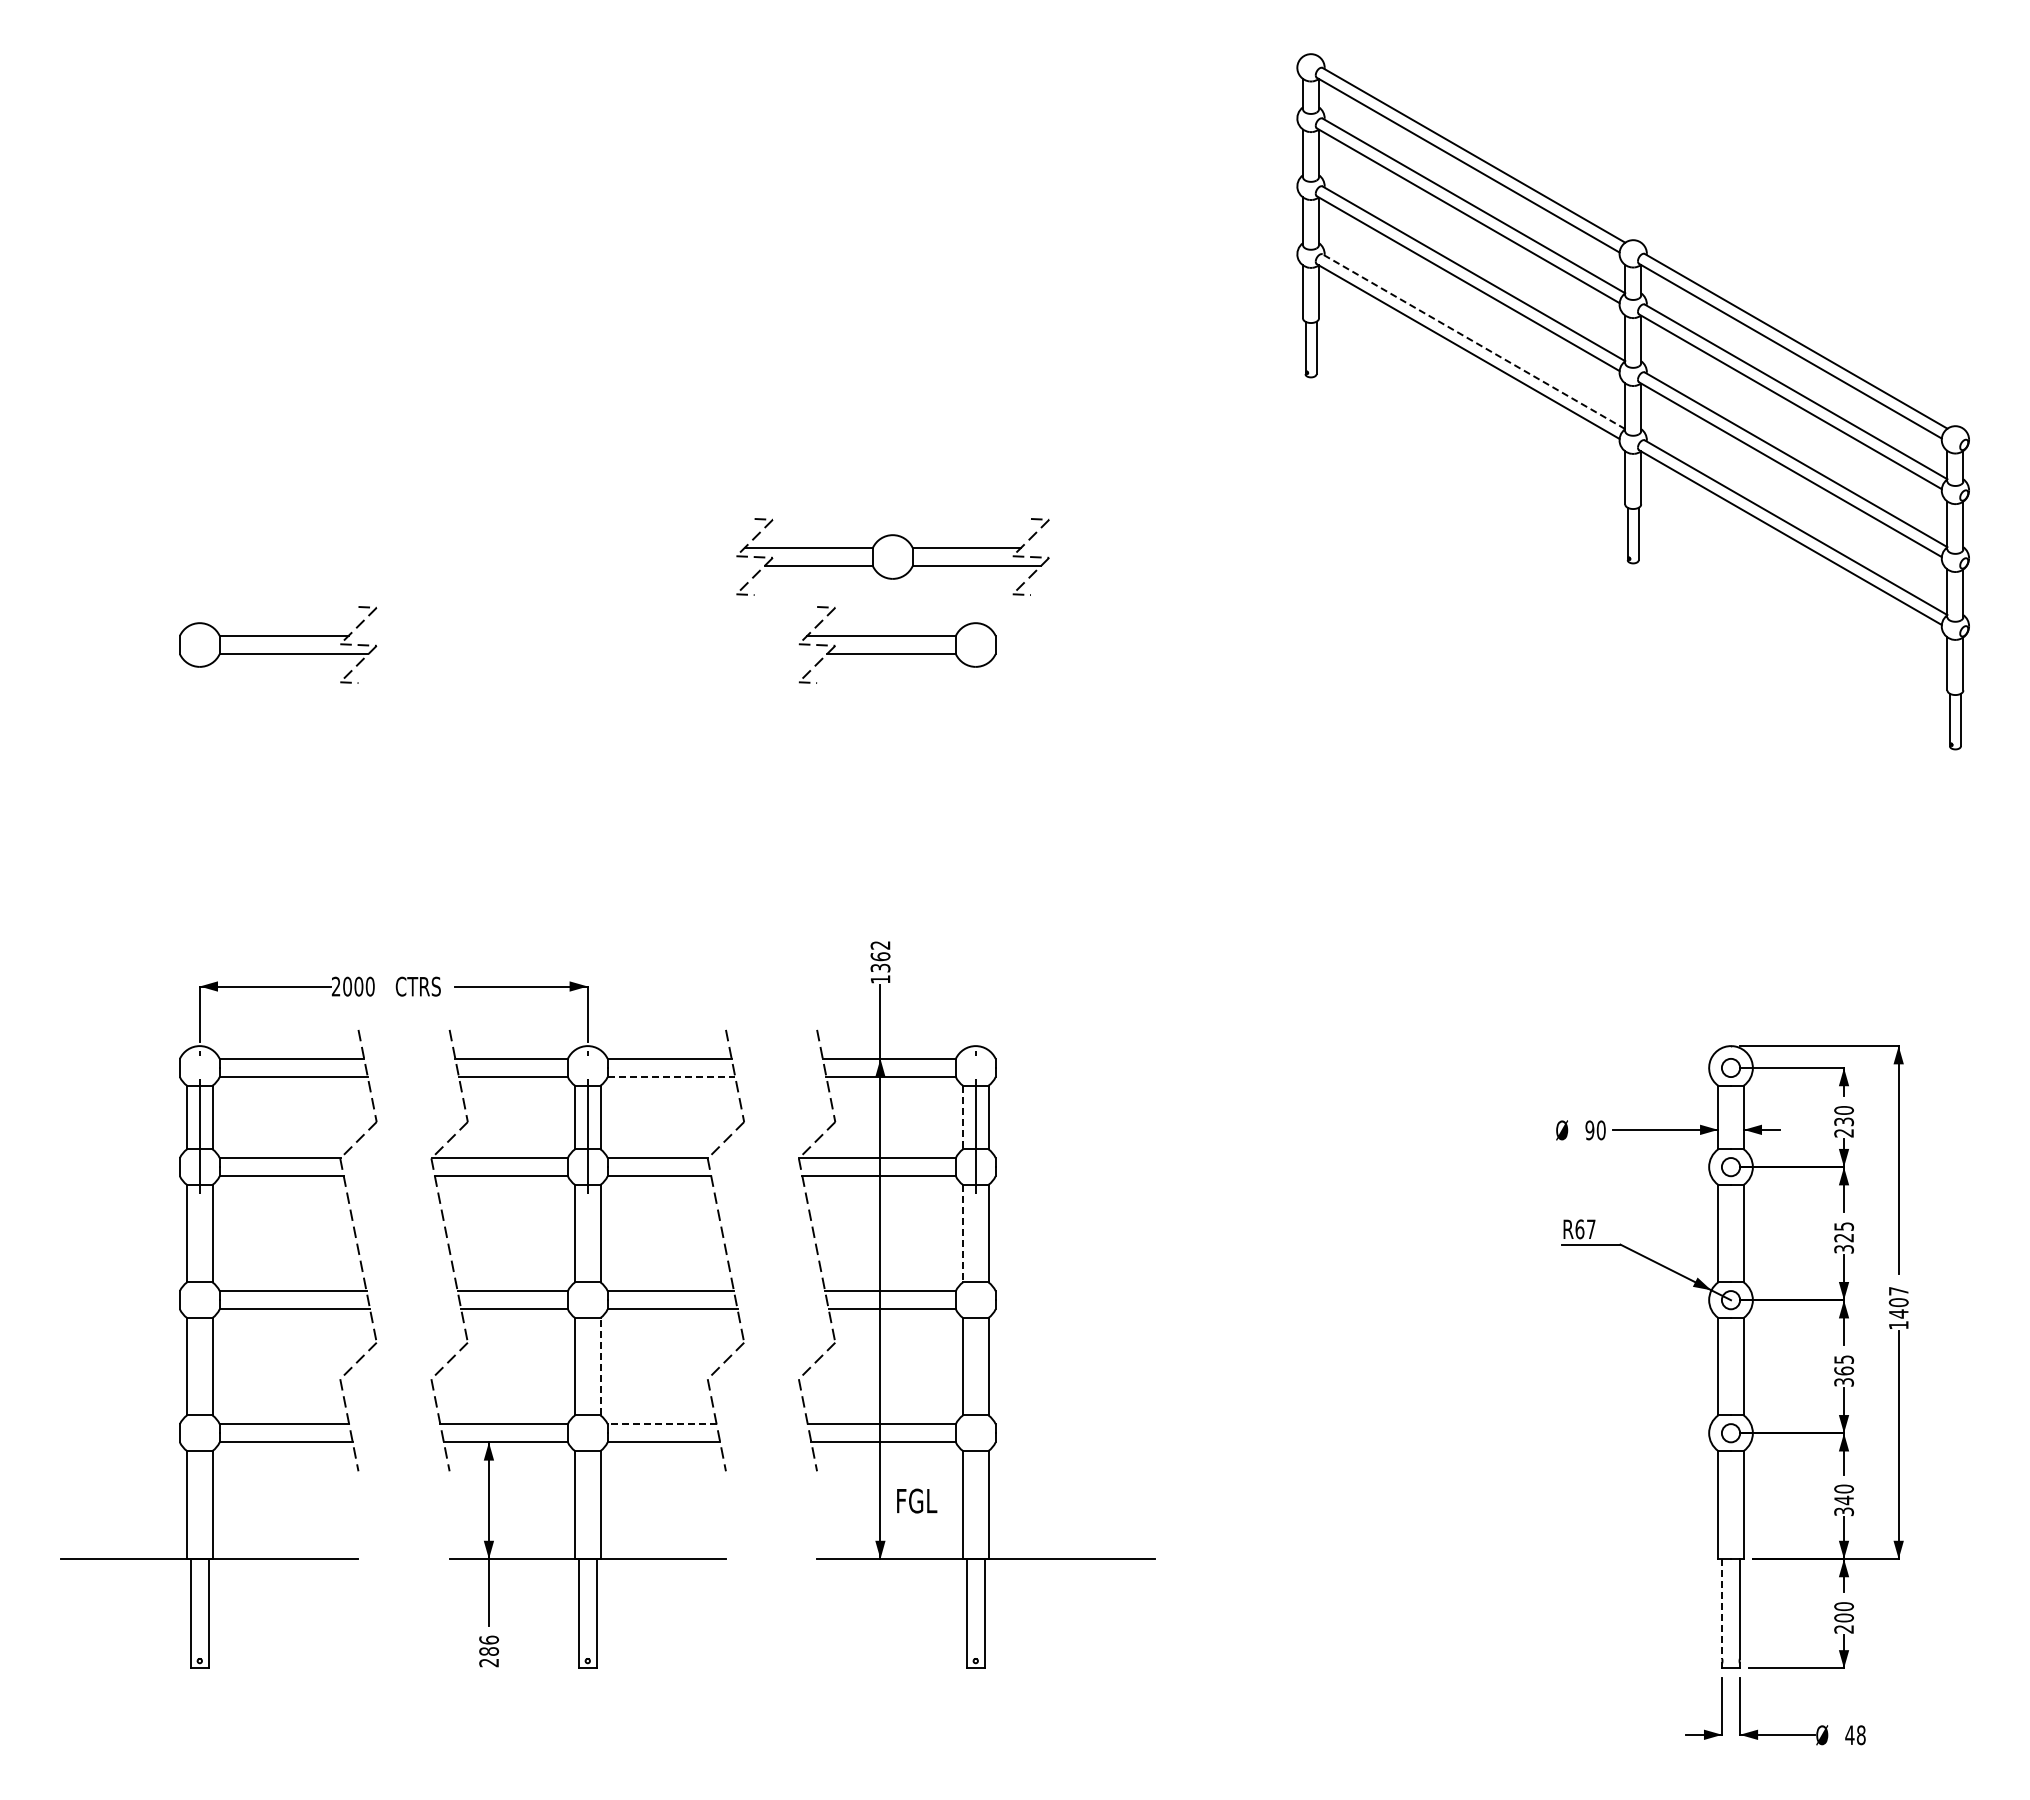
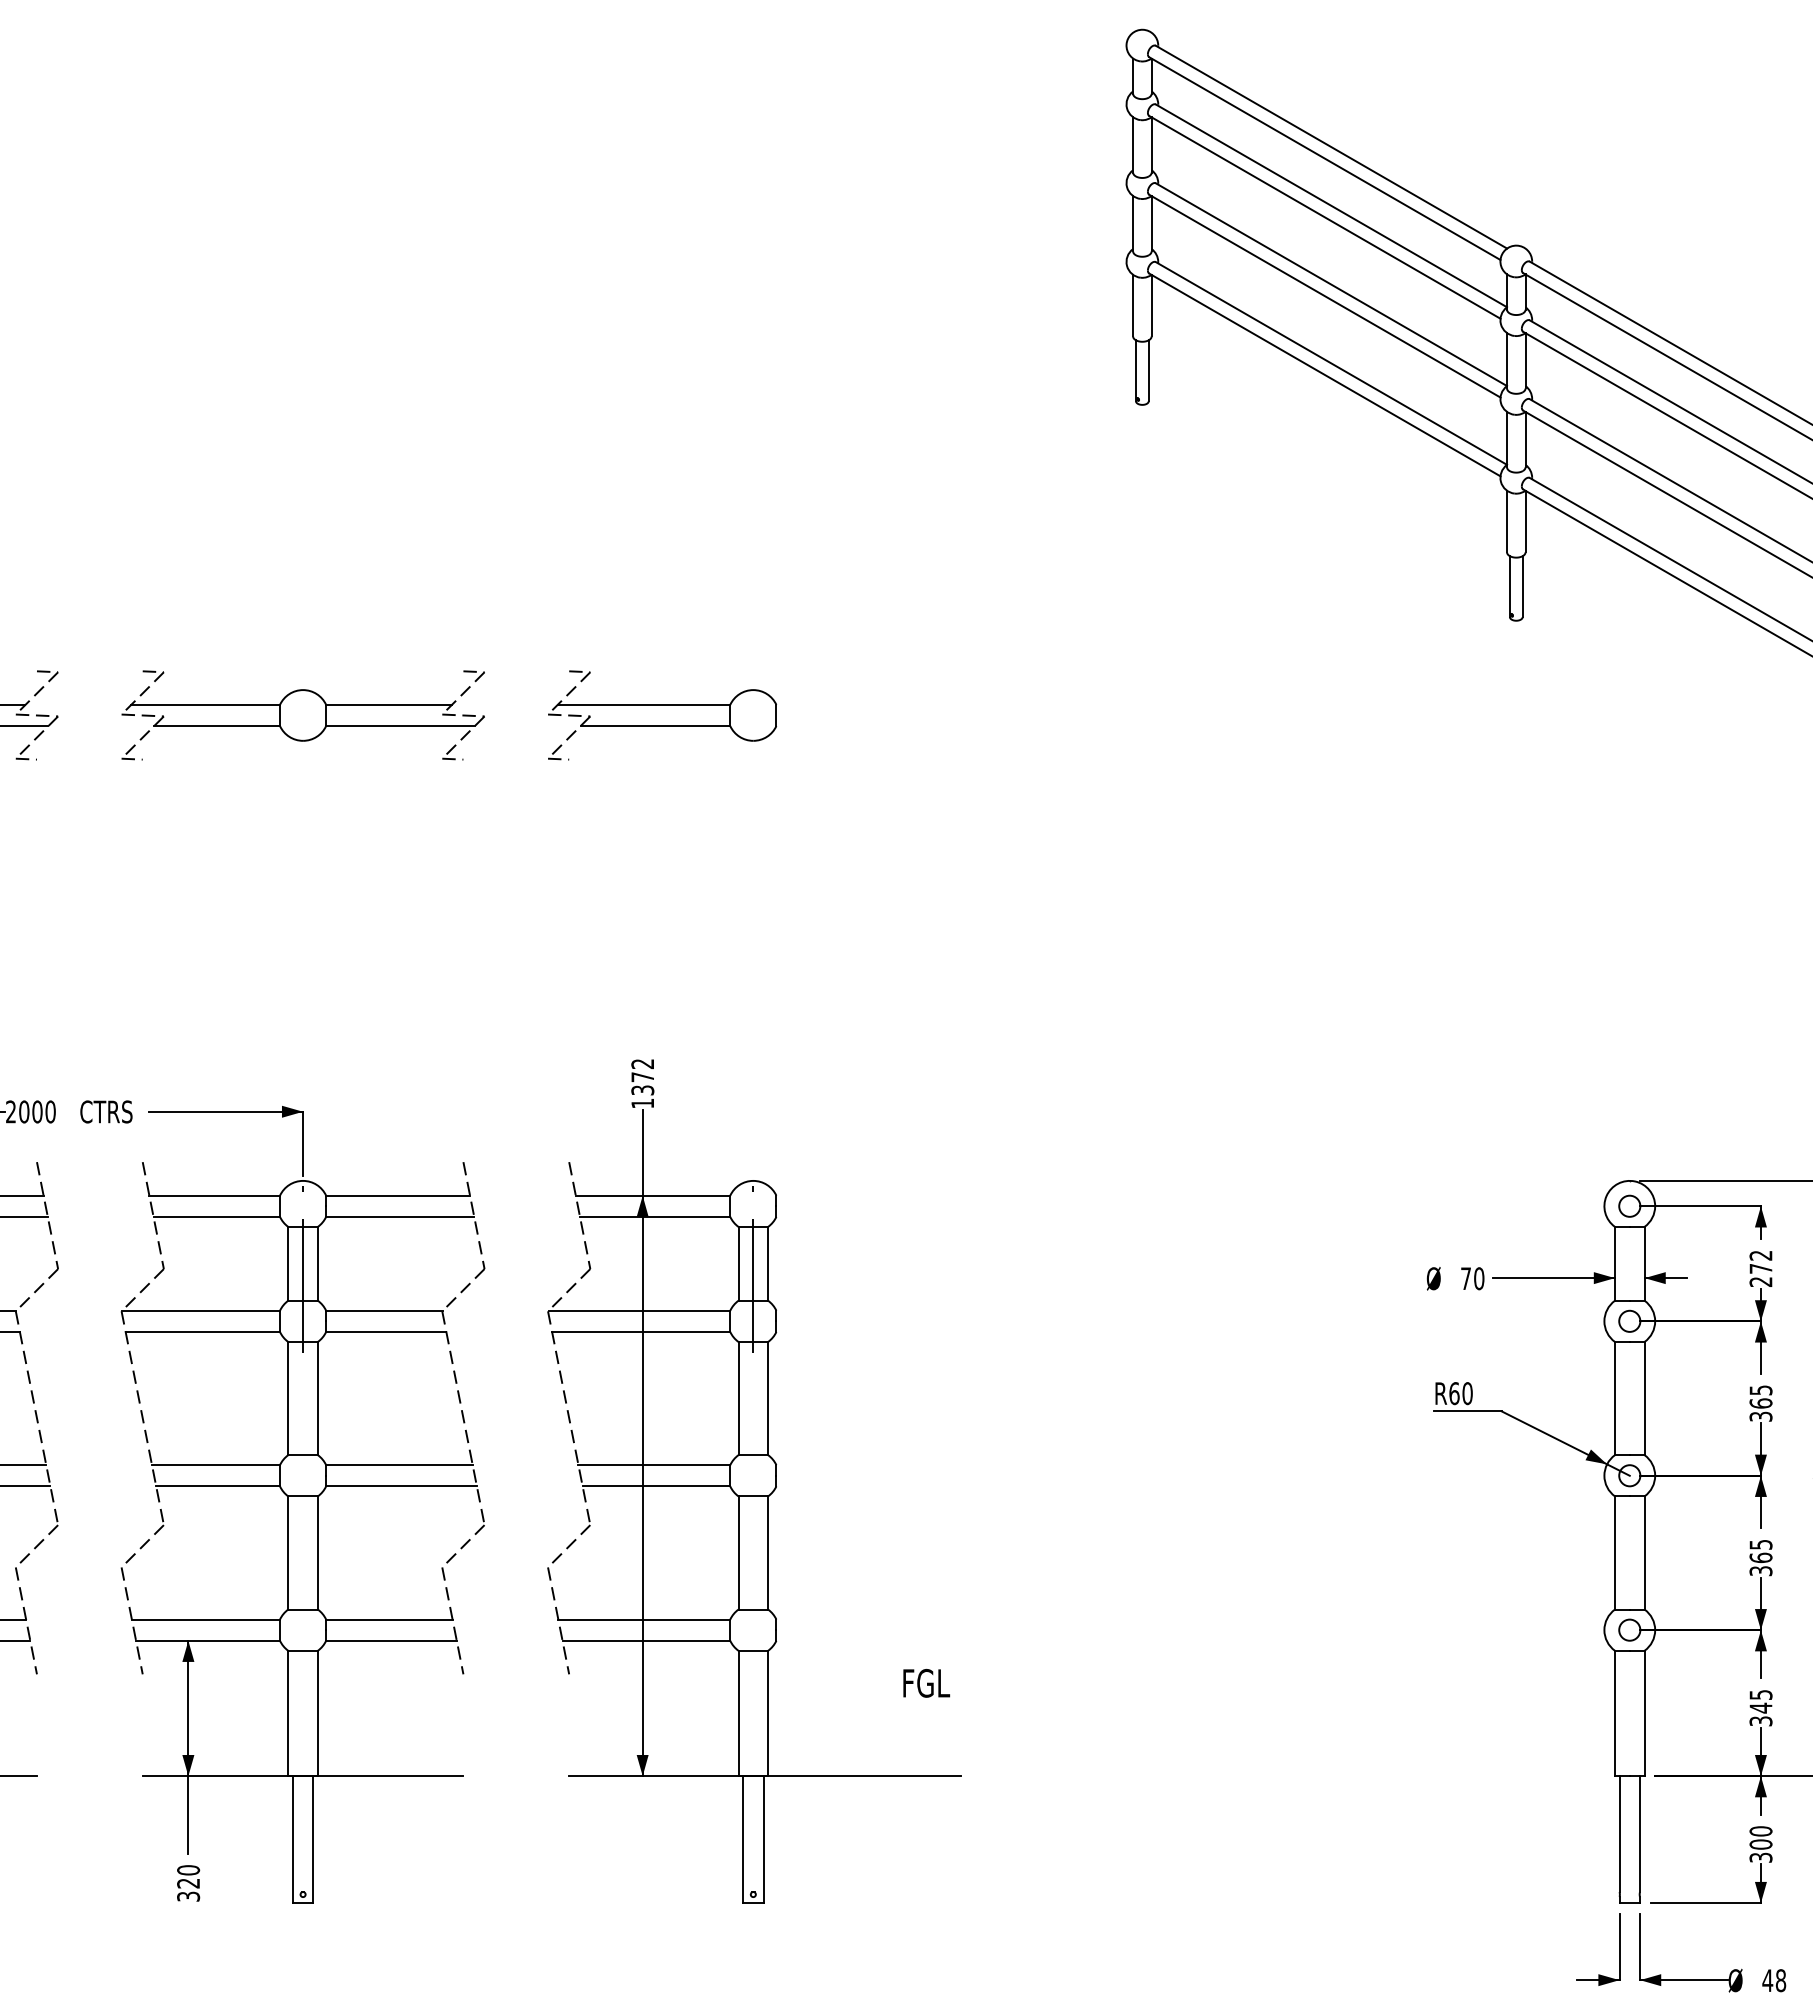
line: (1473, 341) -> (1330, 363), dashed -> solid
part: (892, 556) -> (302, 714), moved
text: (880, 956) -> (642, 1076), 1362 -> 1372
line: (671, 1077) -> (400, 1217), dashed -> solid
text: (1844, 1116) -> (1761, 1262), 230 -> 272
line: (963, 1117) -> (739, 1263), dashed -> solid
text: (1589, 1130) -> (1465, 1278), 90 -> 70
text: (1590, 1229) -> (1466, 1393), R67 -> R60
line: (963, 1233) -> (739, 1398), dashed -> solid
text: (1843, 1237) -> (1760, 1403), 325 -> 365
line: (600, 1366) -> (317, 1552), dashed -> solid
line: (661, 1424) -> (388, 1620), dashed -> solid
text: (1843, 1488) -> (1760, 1694), 340 -> 345
text: (917, 1500) -> (927, 1682), moved
line: (1722, 1608) -> (1619, 1833), dashed -> solid
text: (1844, 1629) -> (1761, 1857), 200 -> 300
text: (489, 1651) -> (189, 1883), 286 -> 320

